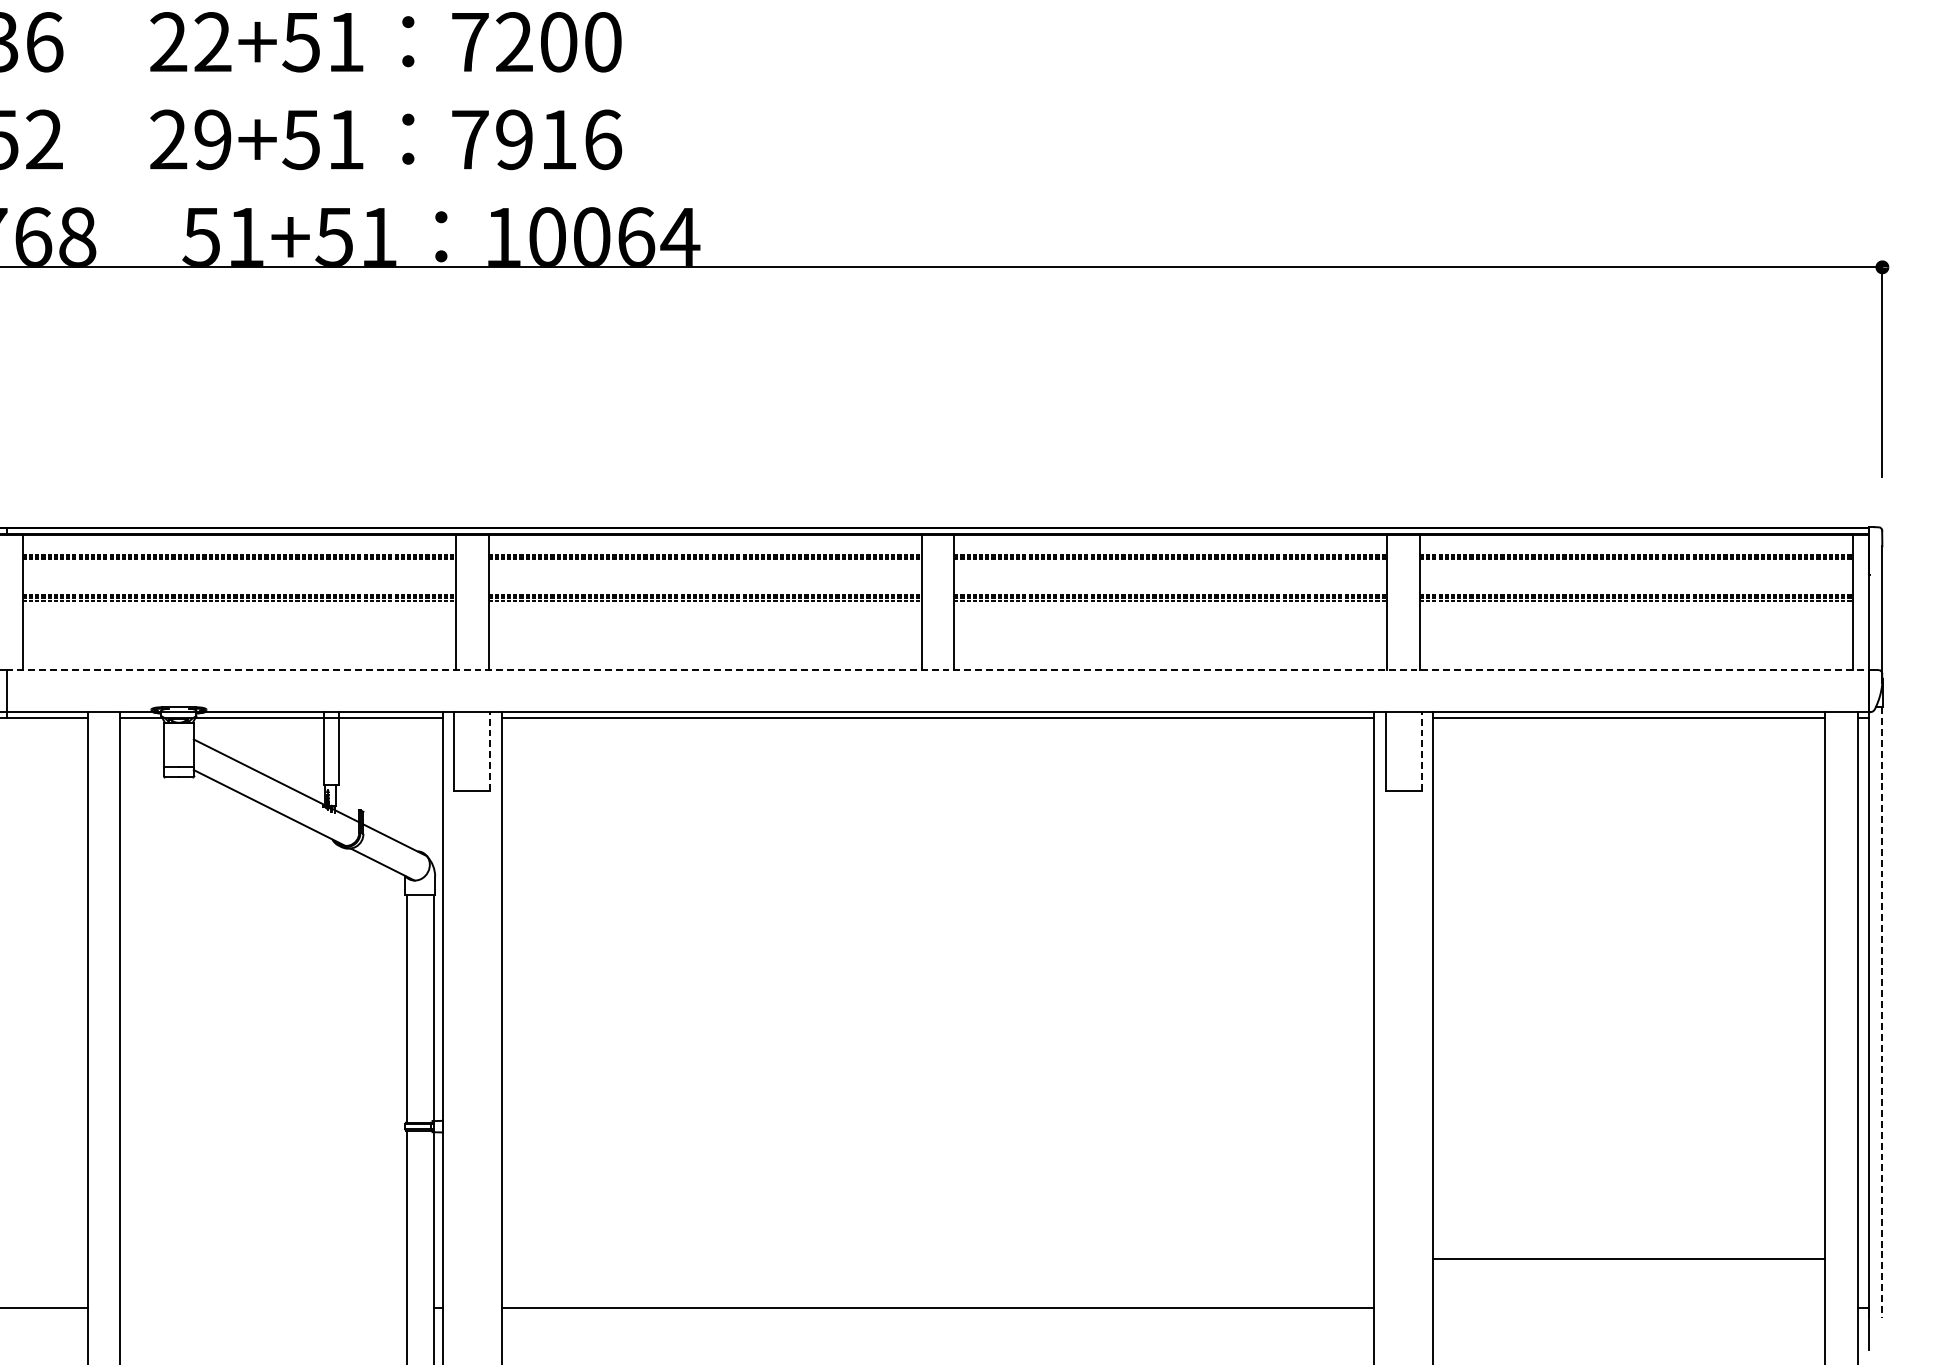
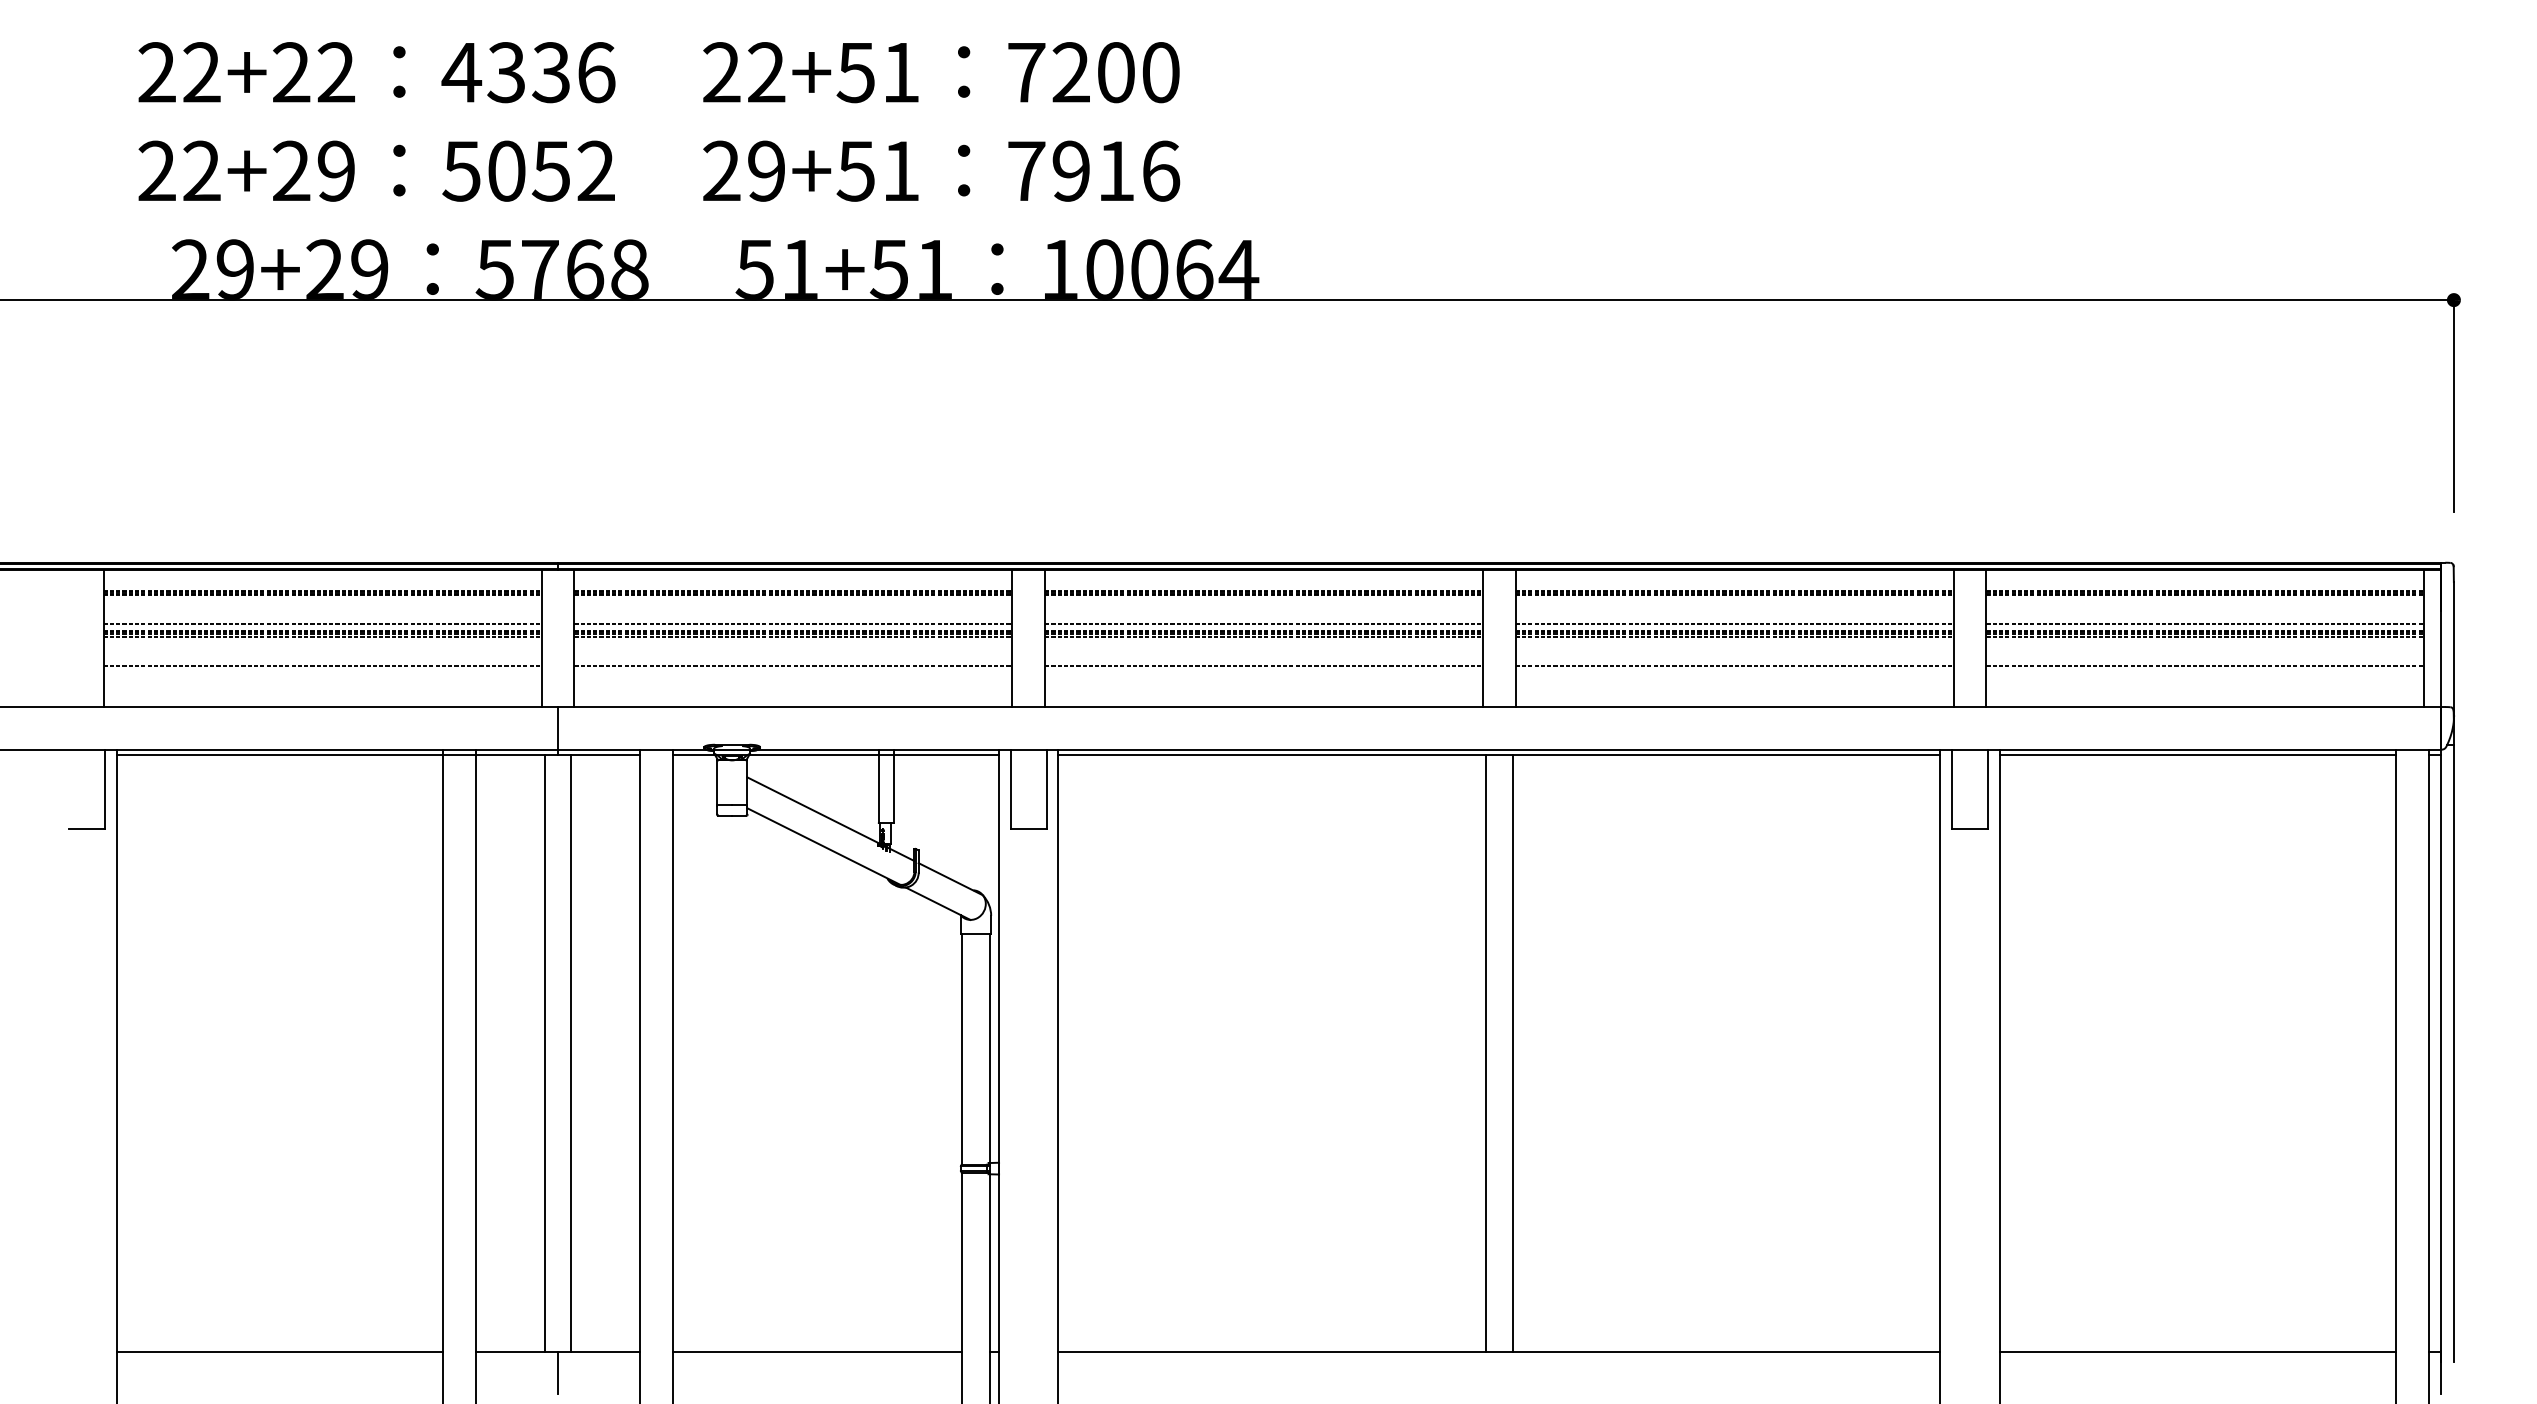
line: (239, 588) -> (793, 624), added
line: (704, 588) -> (1263, 624), added
line: (1170, 588) -> (1734, 624), added
line: (1636, 588) -> (2205, 624), added
line: (239, 629) -> (793, 666), added
line: (704, 629) -> (1263, 666), added
line: (1170, 629) -> (1734, 666), added
line: (1636, 629) -> (2205, 666), added
line: (938, 670) -> (1499, 707), dashed -> solid
line: (489, 751) -> (1046, 789), dashed -> solid
line: (1421, 751) -> (1988, 789), dashed -> solid
line: (19, 1012) -> (571, 1053), added
line: (925, 1012) -> (1486, 1053), added
line: (950, 1012) -> (1512, 1053), added
line: (1881, 1012) -> (2453, 1053), dashed -> solid
line: (1628, 1259) -> (2197, 1351), moved
line: (263, 1307) -> (817, 1351), added
line: (7, 1328) -> (558, 1372), added

